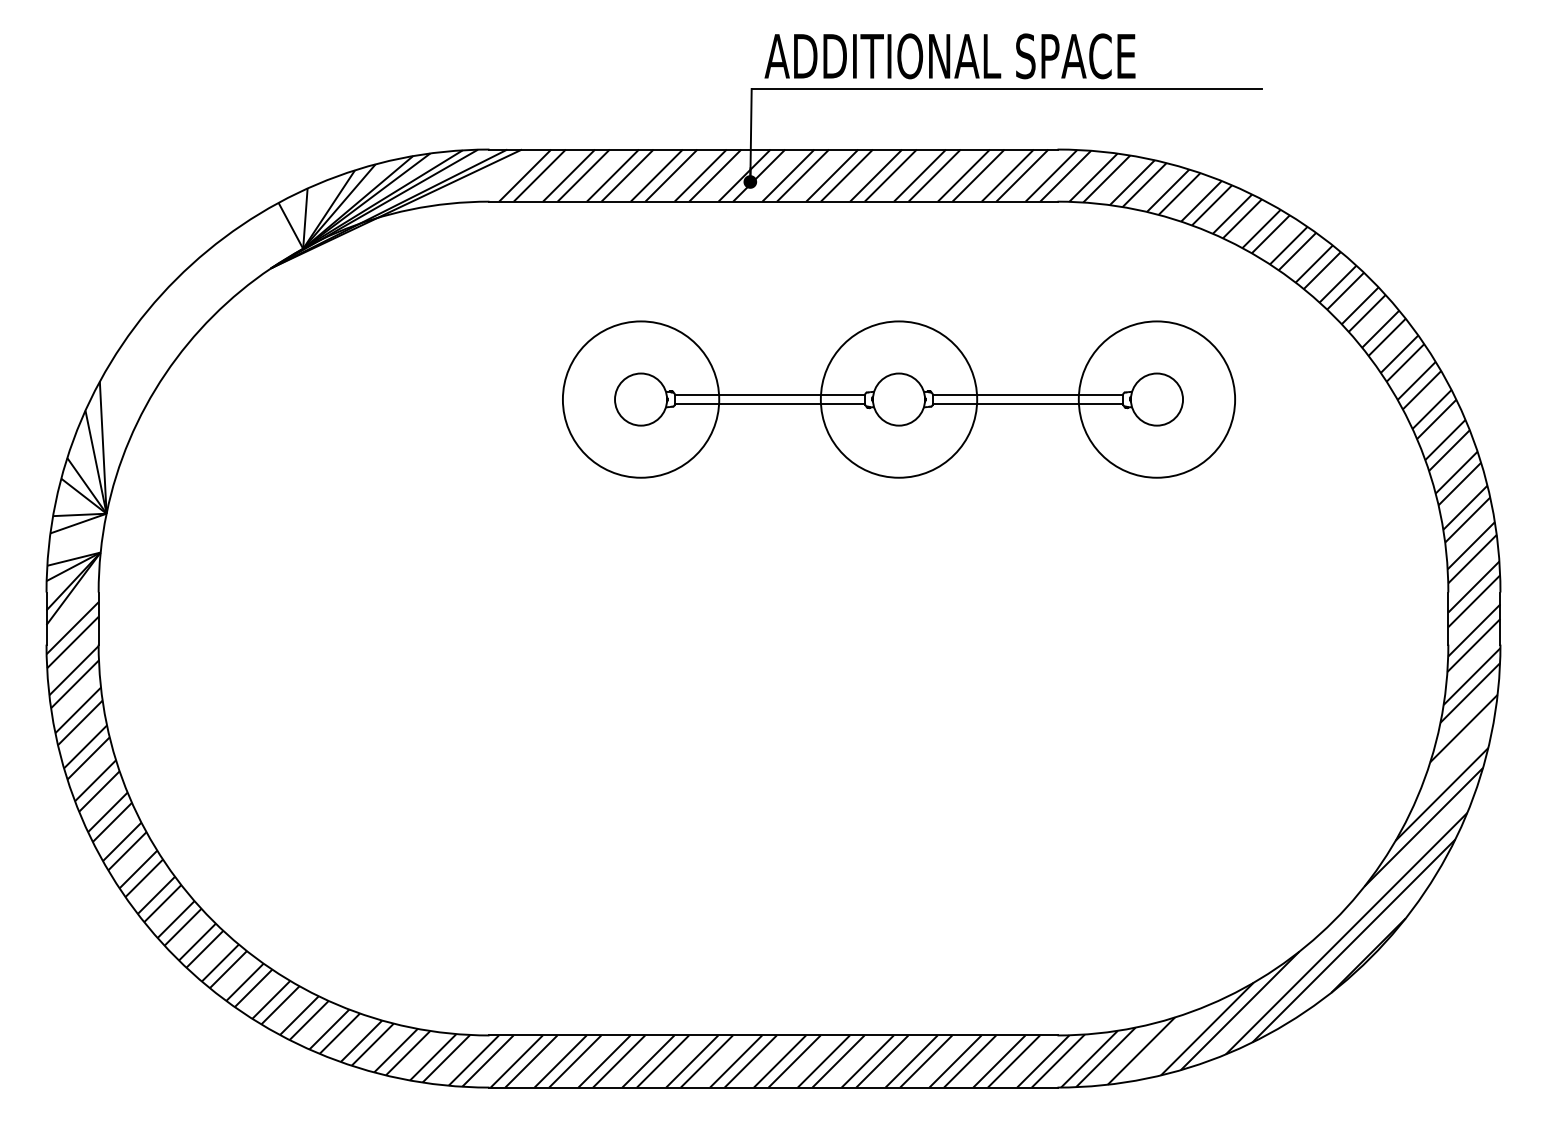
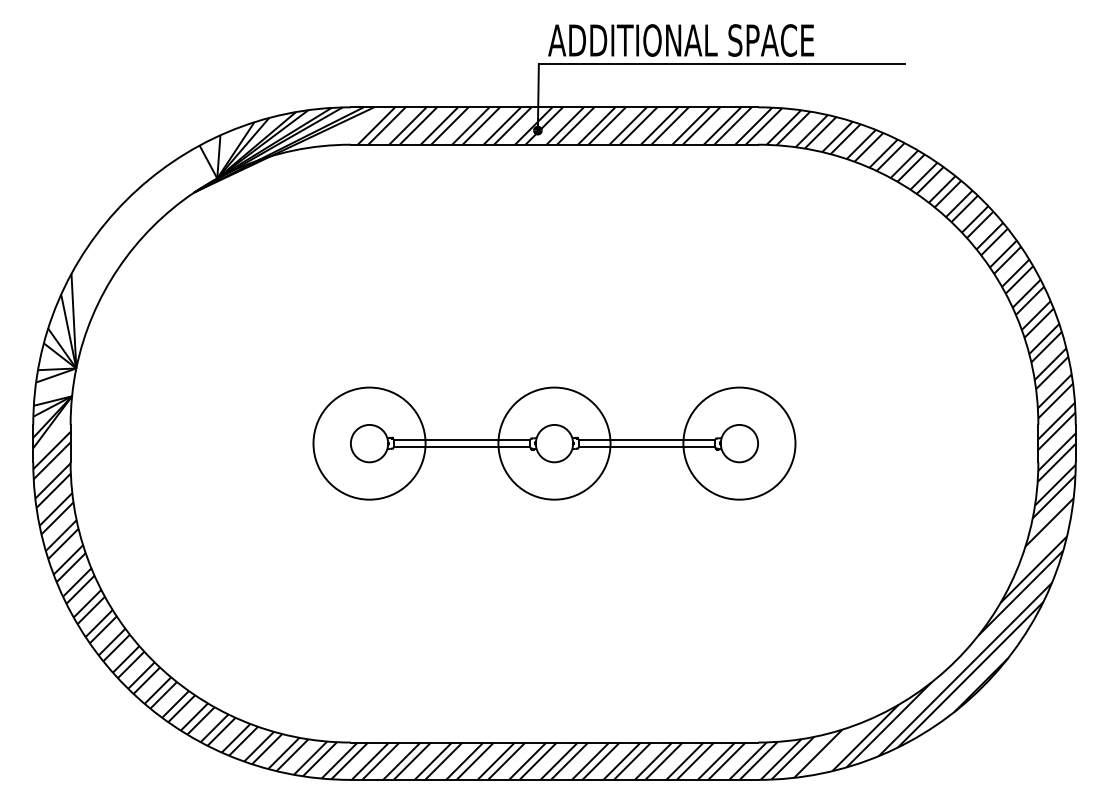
part: (899, 399) -> (554, 443), moved

